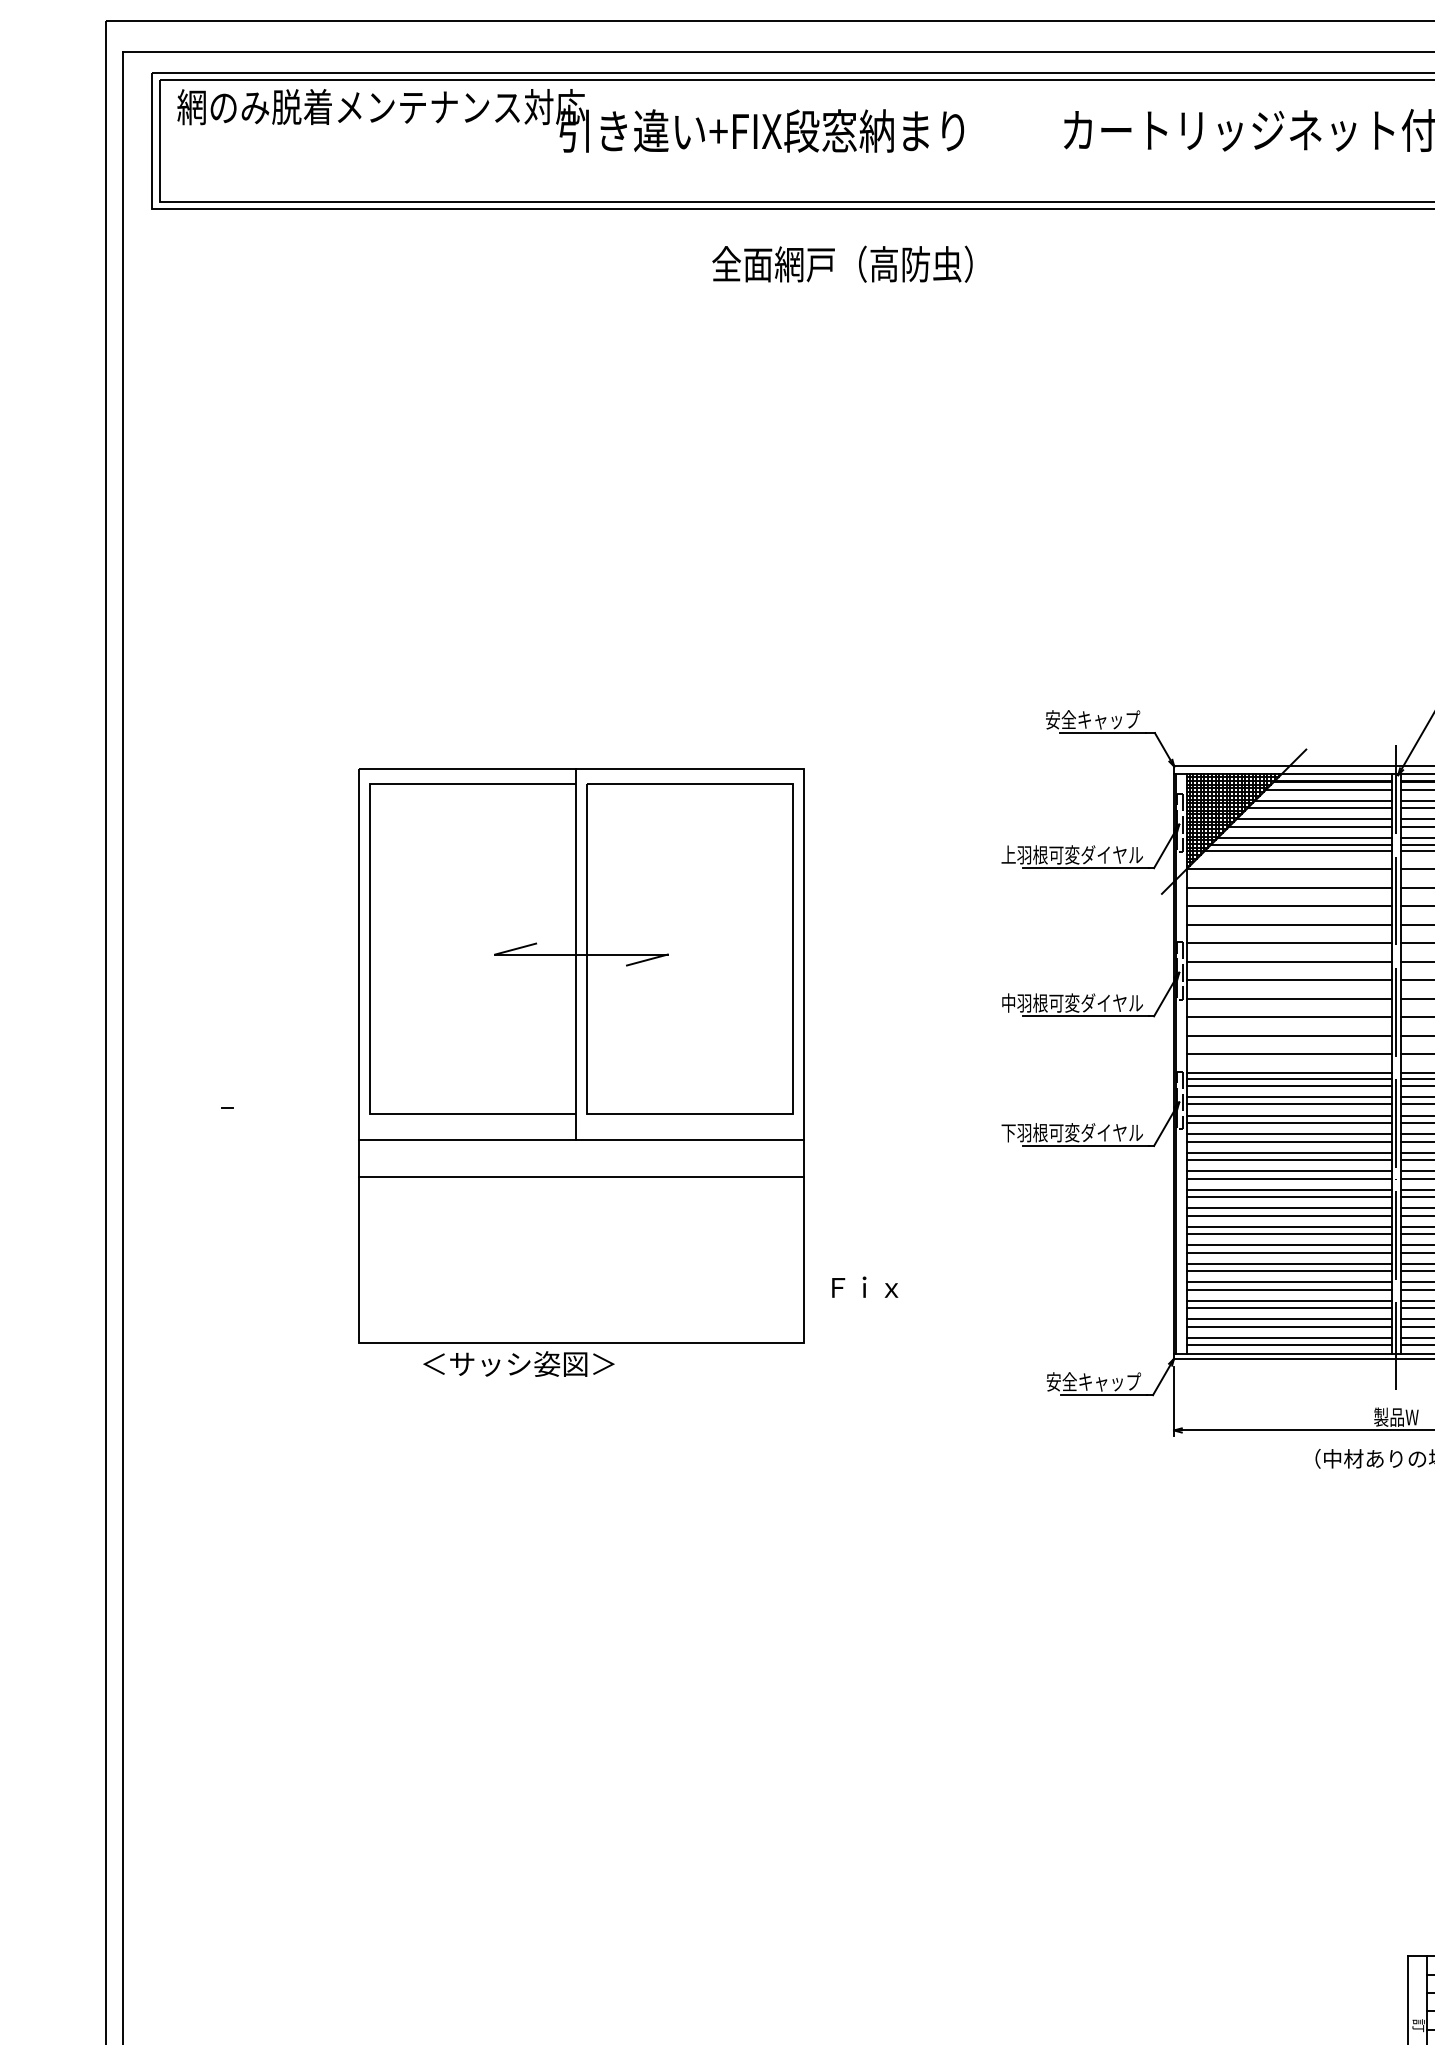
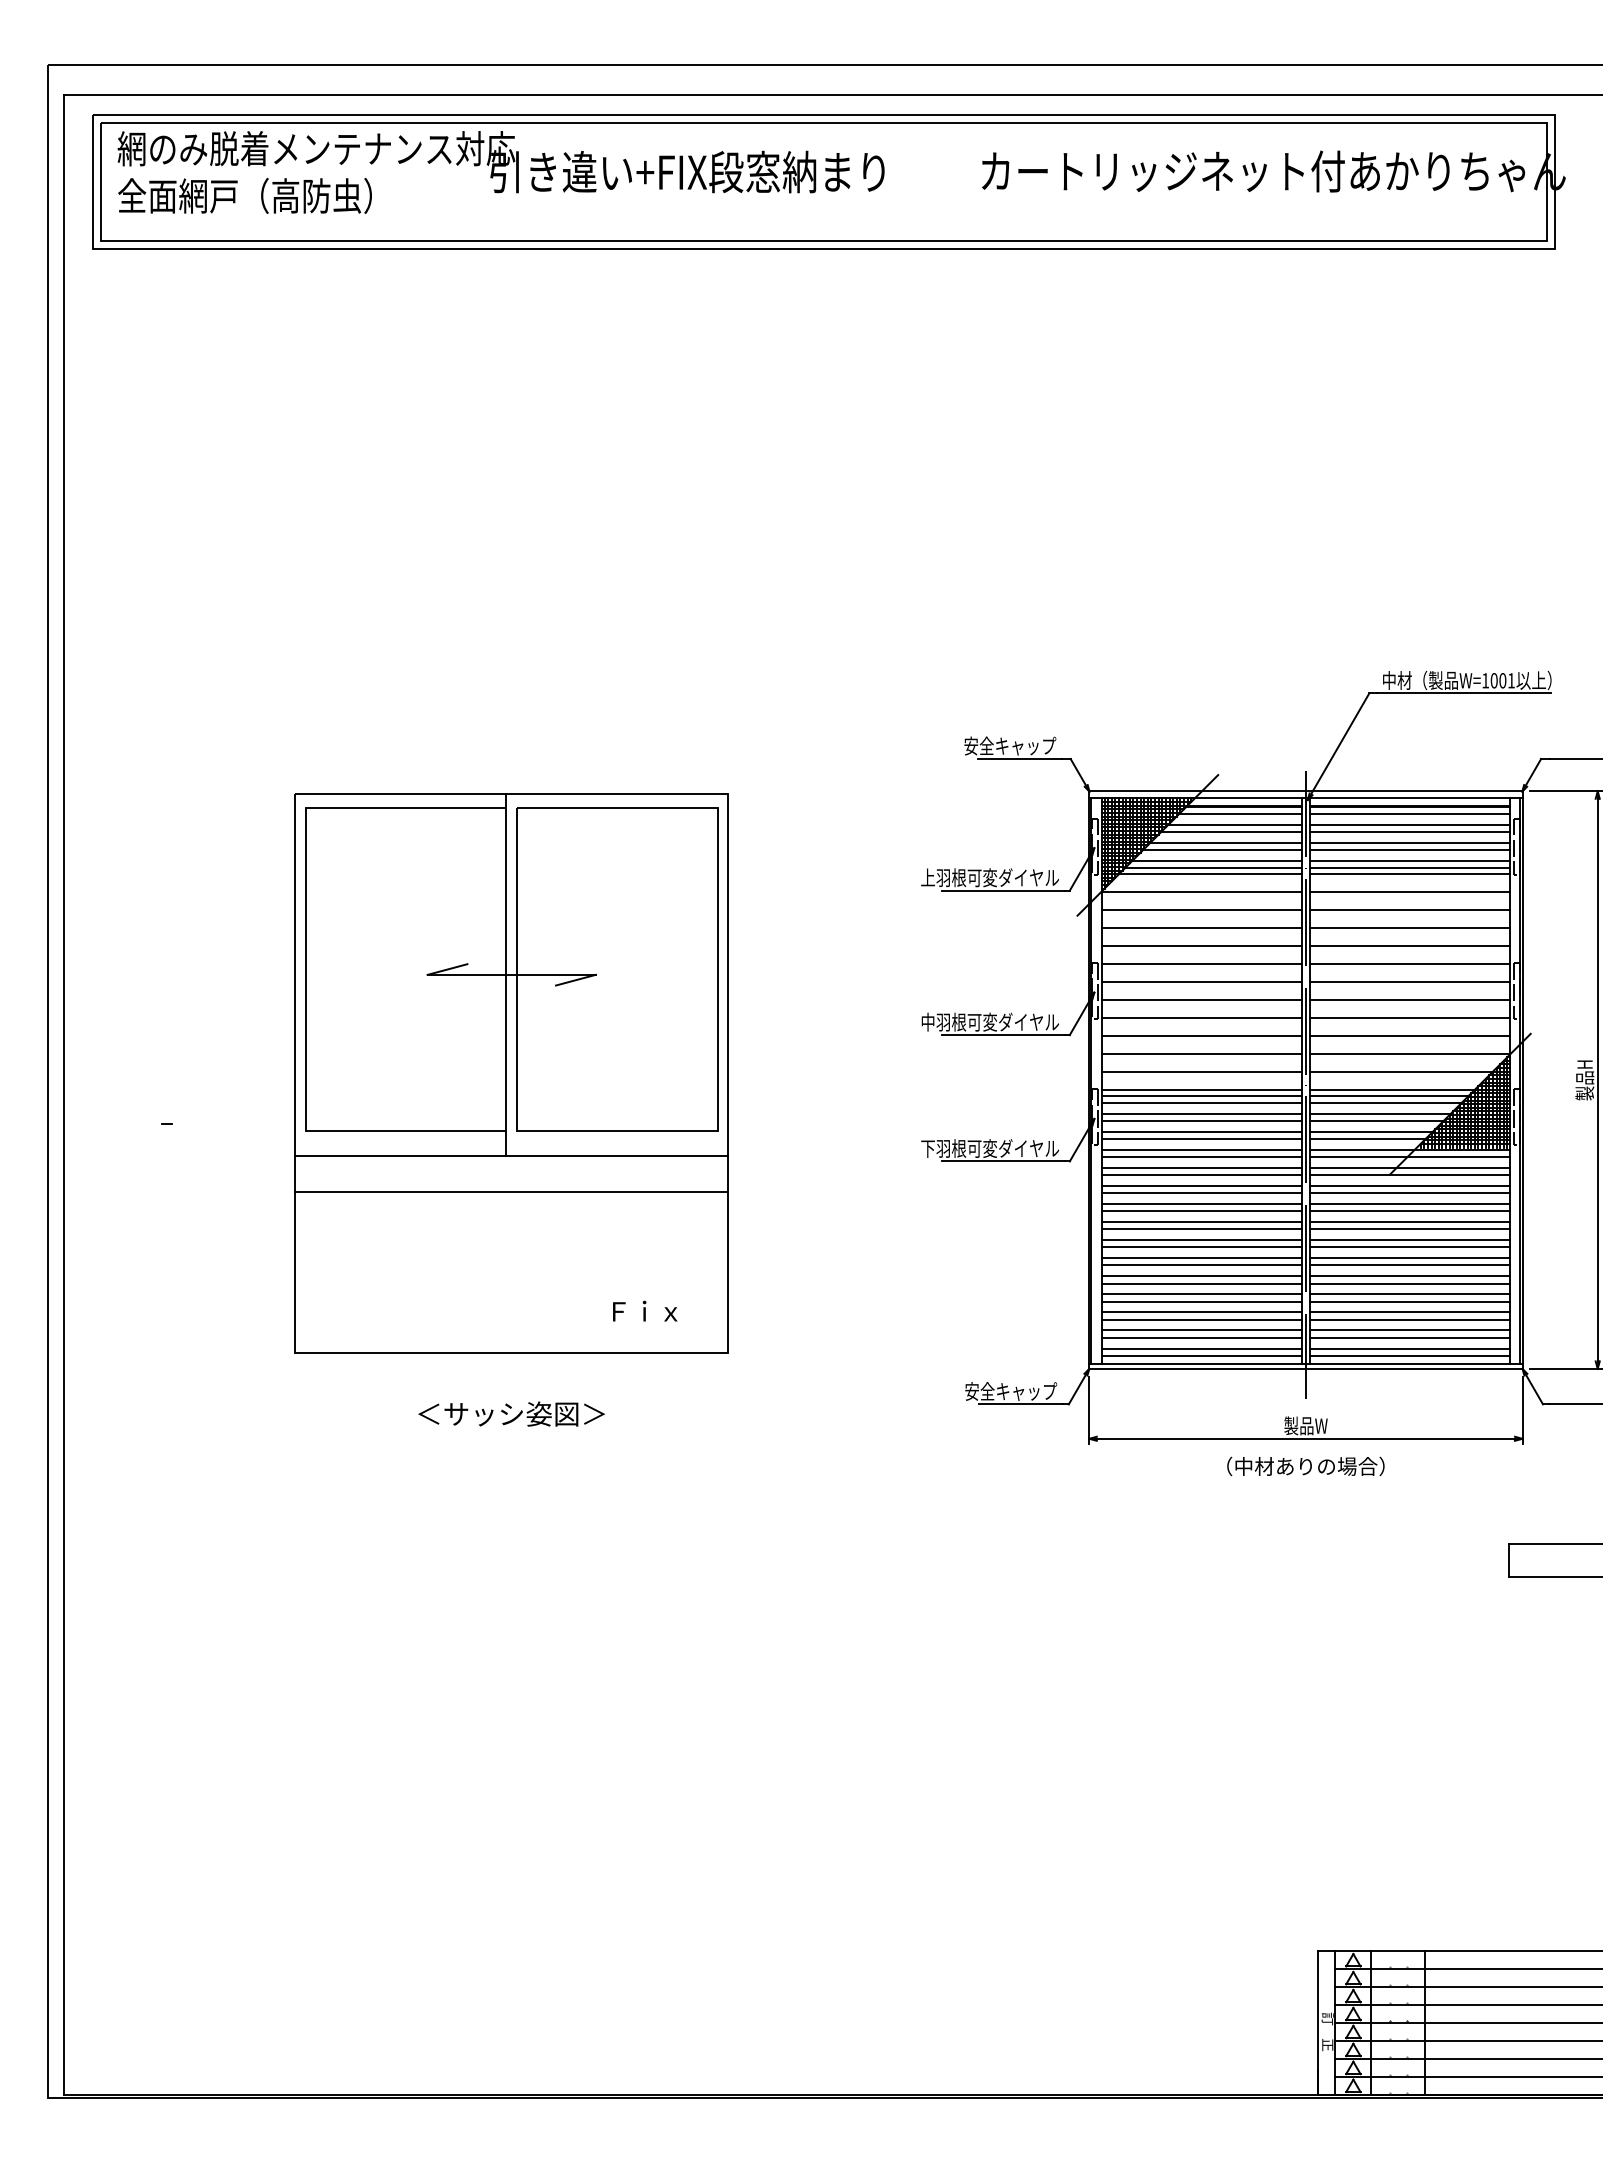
text: (841, 263) -> (244, 195), moved
text: (865, 1286) -> (645, 1310), moved
text: (518, 1363) -> (511, 1413), moved

